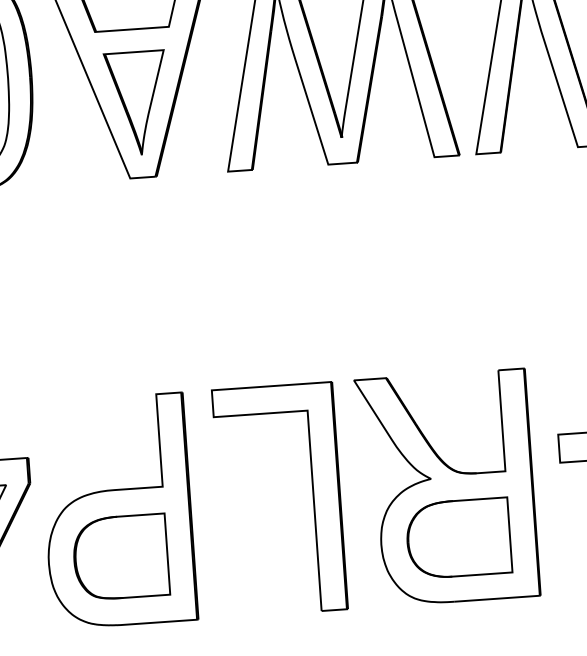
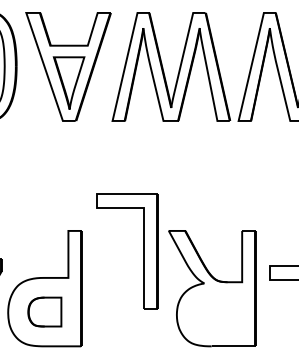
part: (312, 497) -> (143, 251), moved
part: (459, 538) -> (216, 314), removed
part: (120, 556) -> (44, 311), size x0.7

